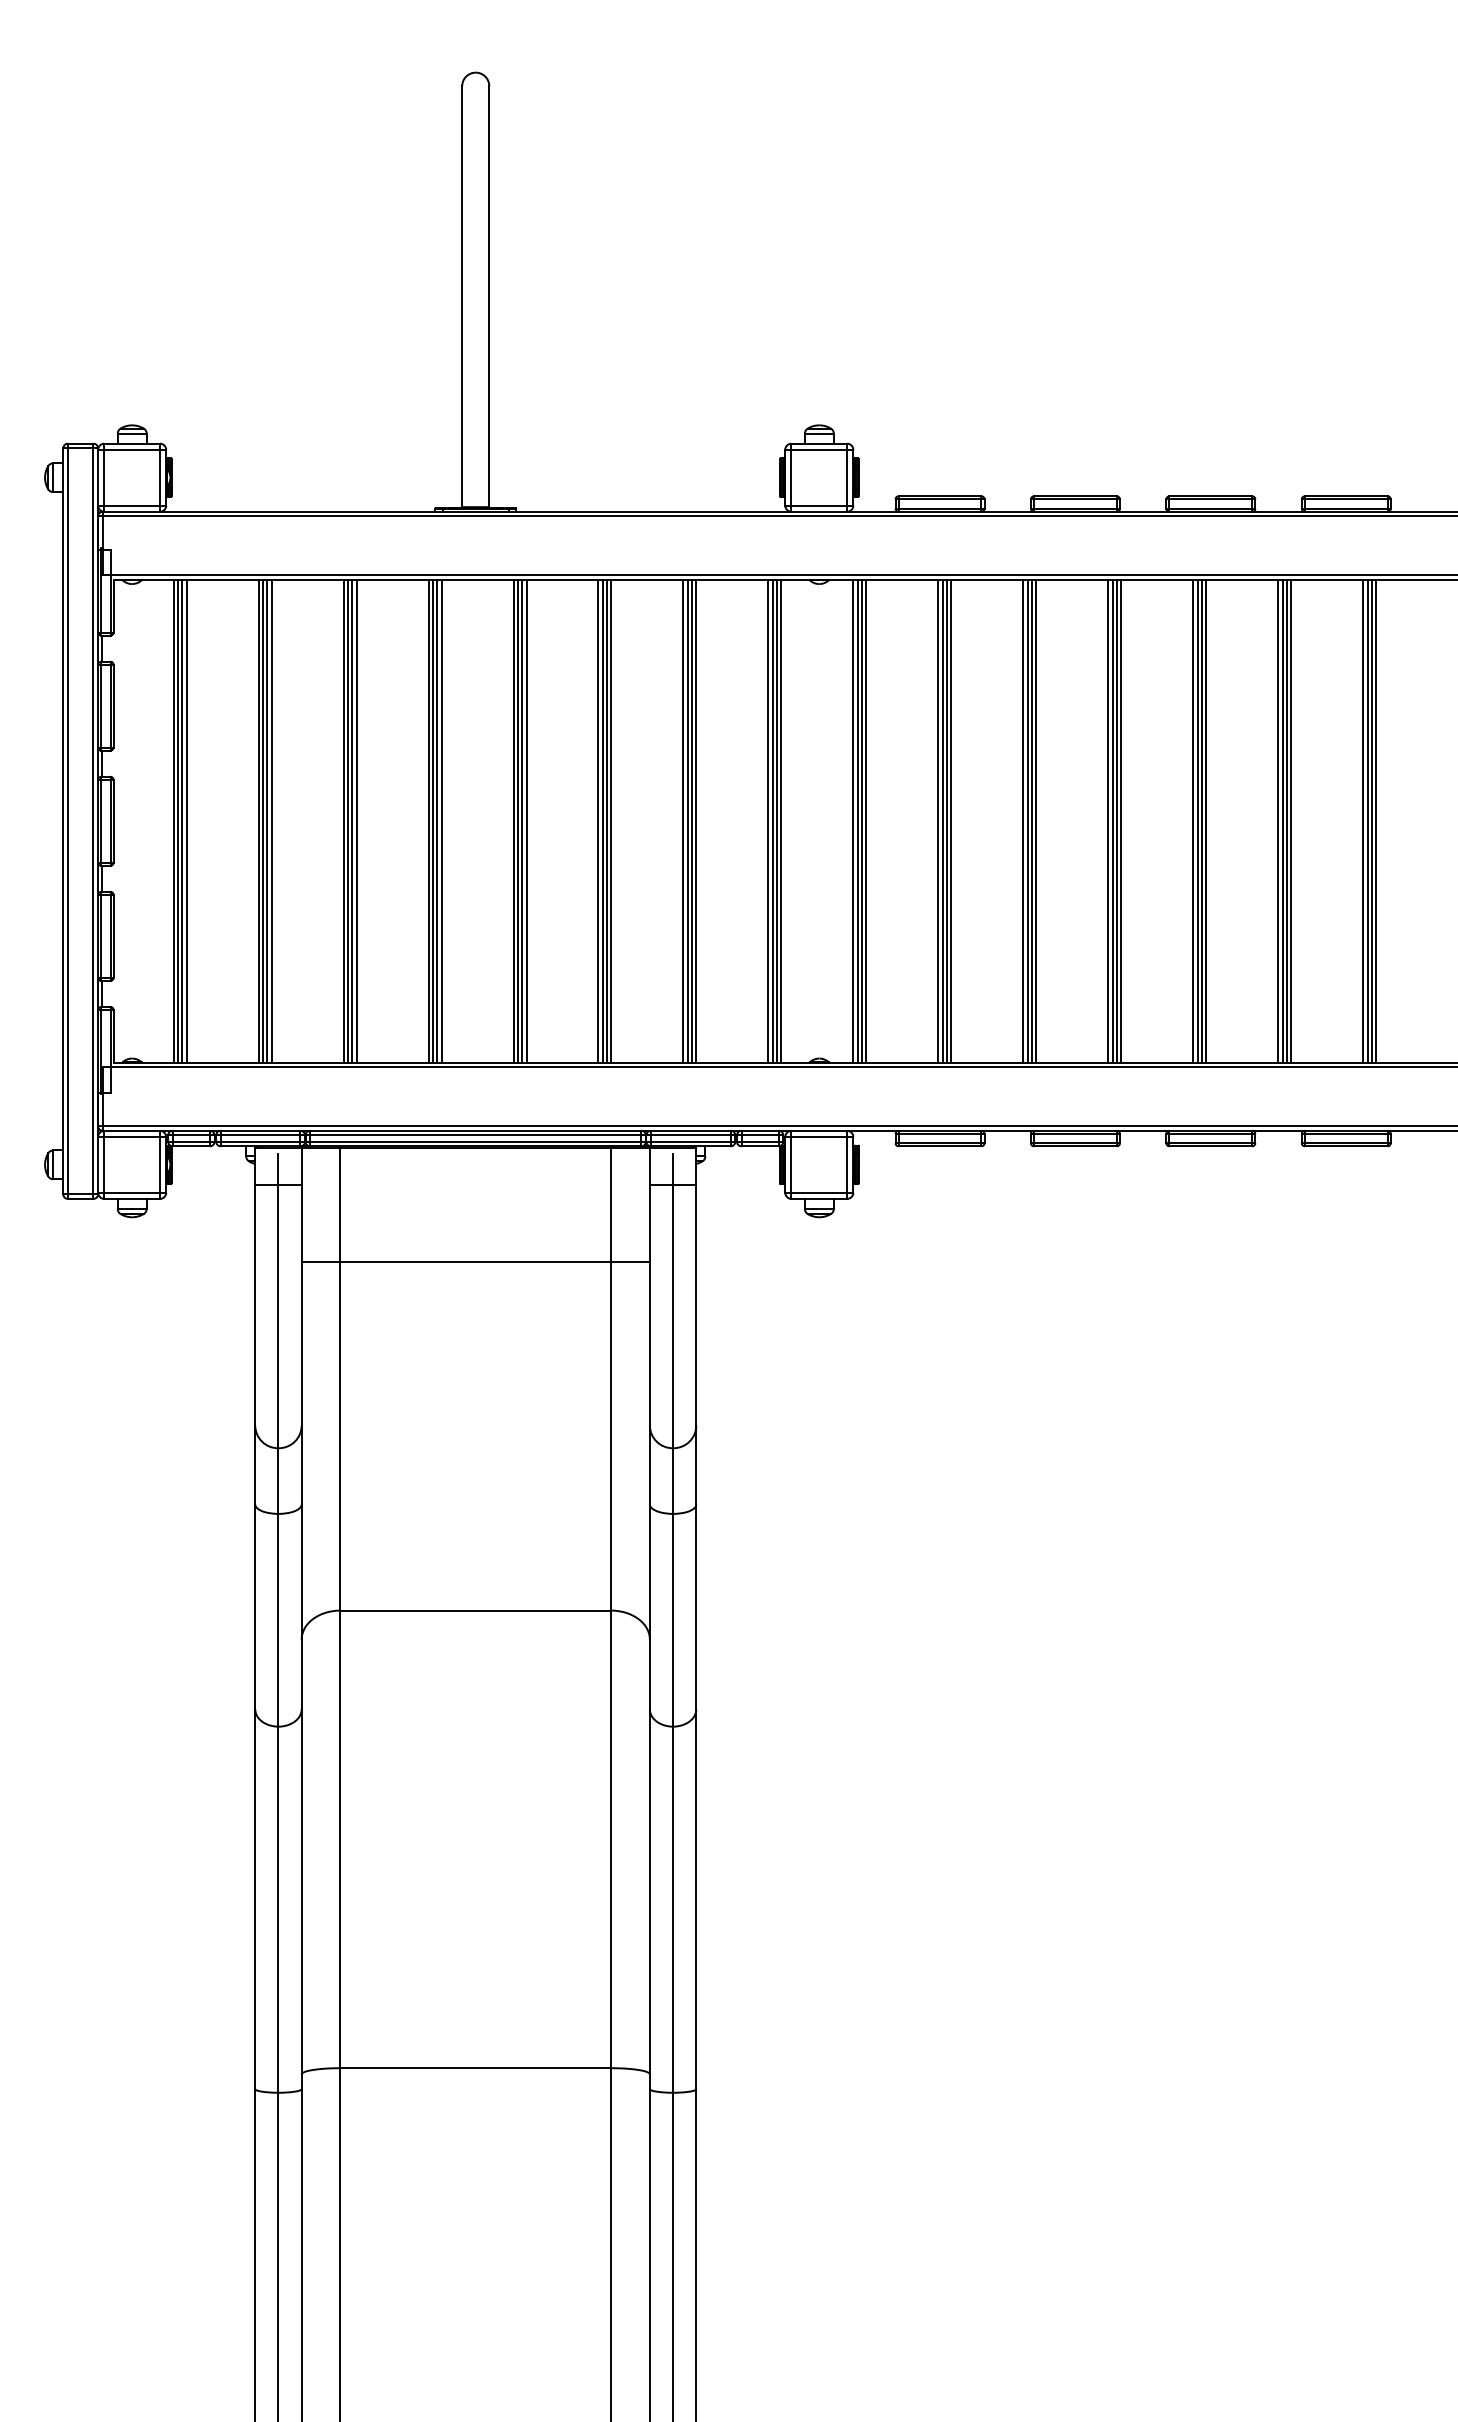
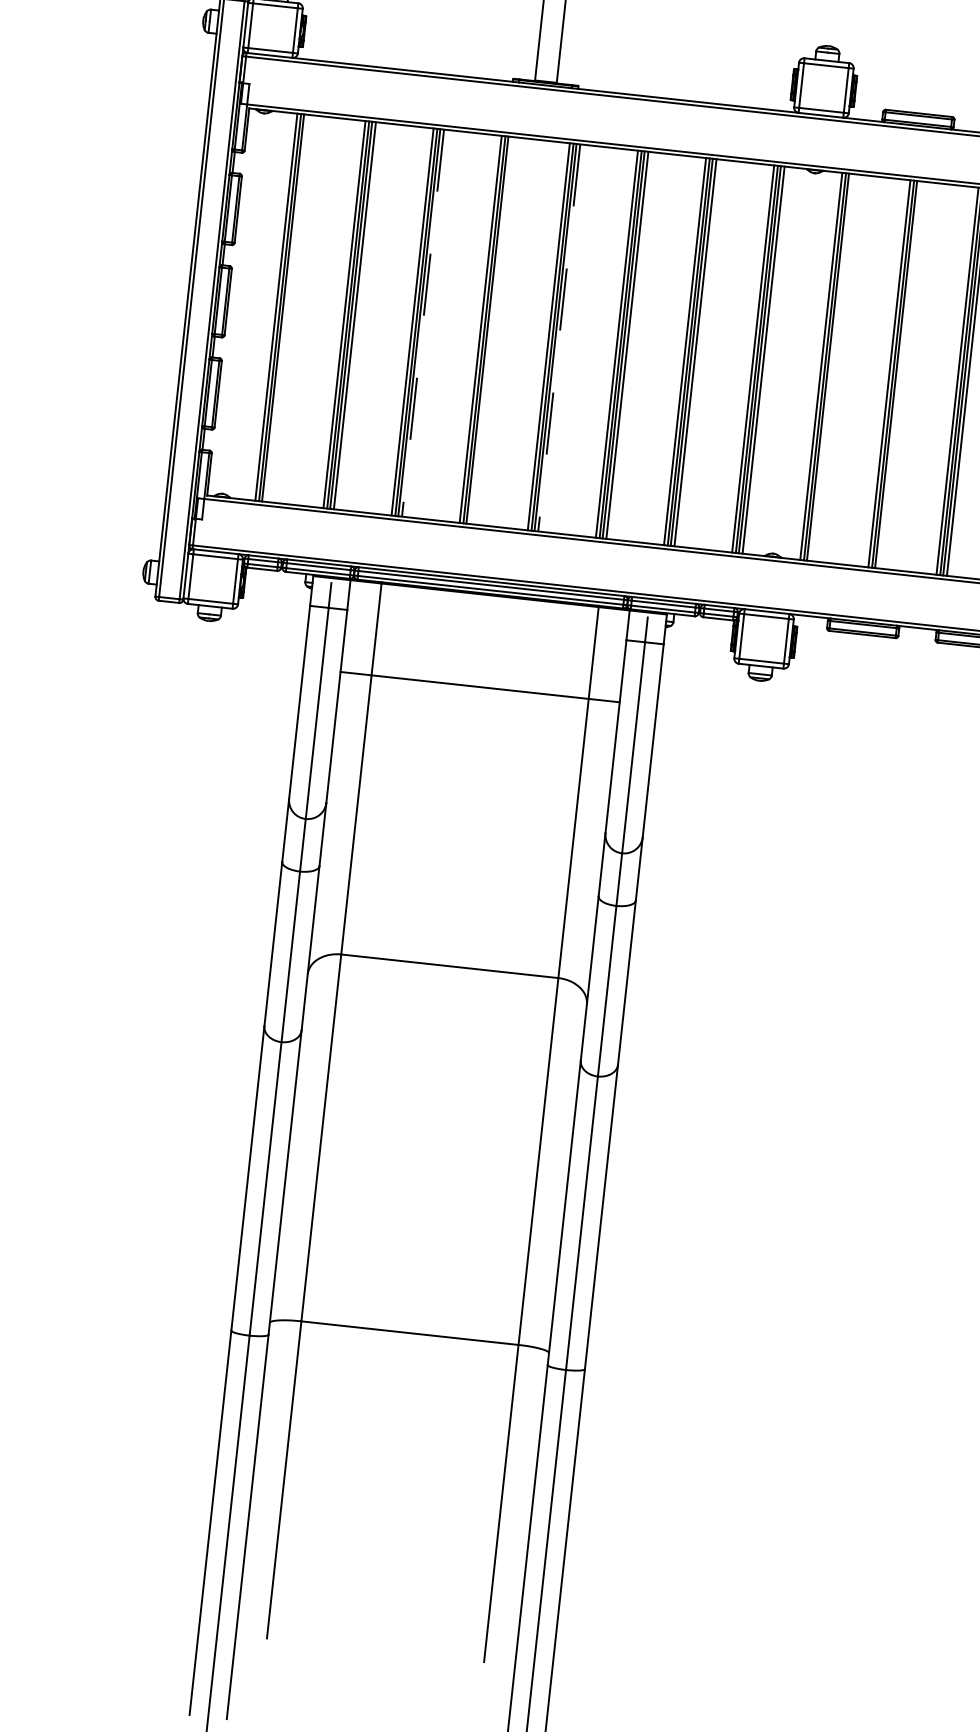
line: (186, 820) -> (286, 307), removed
line: (441, 820) -> (491, 329), removed
line: (866, 820) -> (831, 366), removed
line: (951, 820) -> (900, 374), removed
line: (356, 821) -> (422, 323), solid -> dashed
line: (526, 821) -> (559, 338), solid -> dashed

